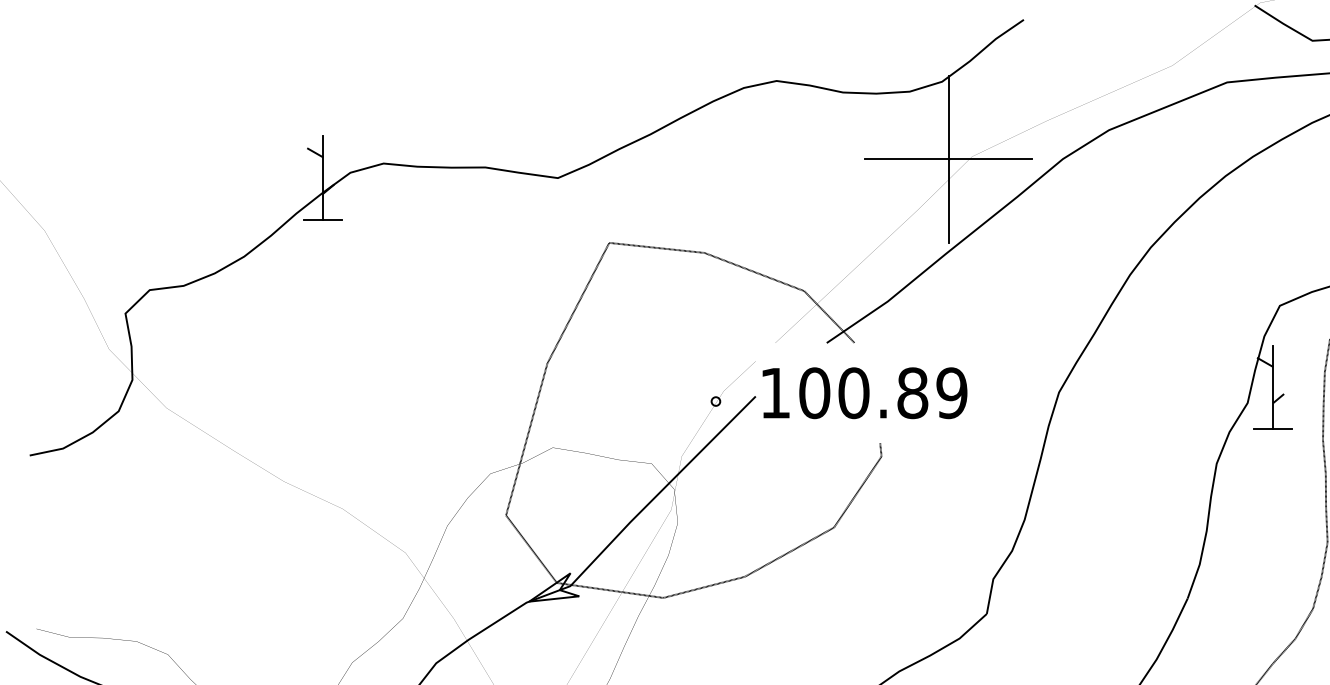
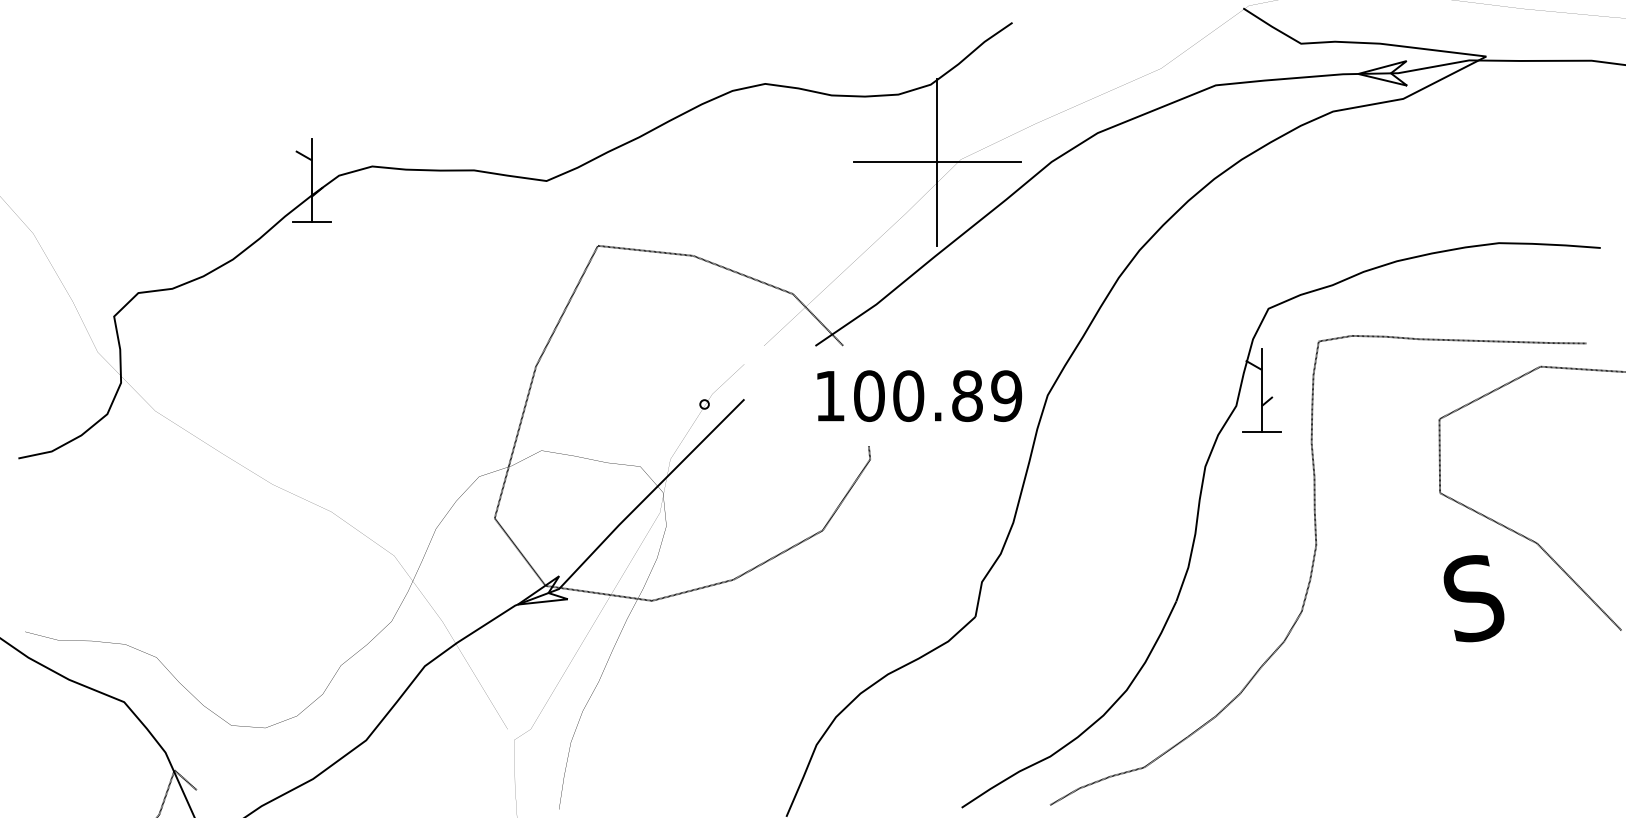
text: (864, 392) -> (919, 395), moved

